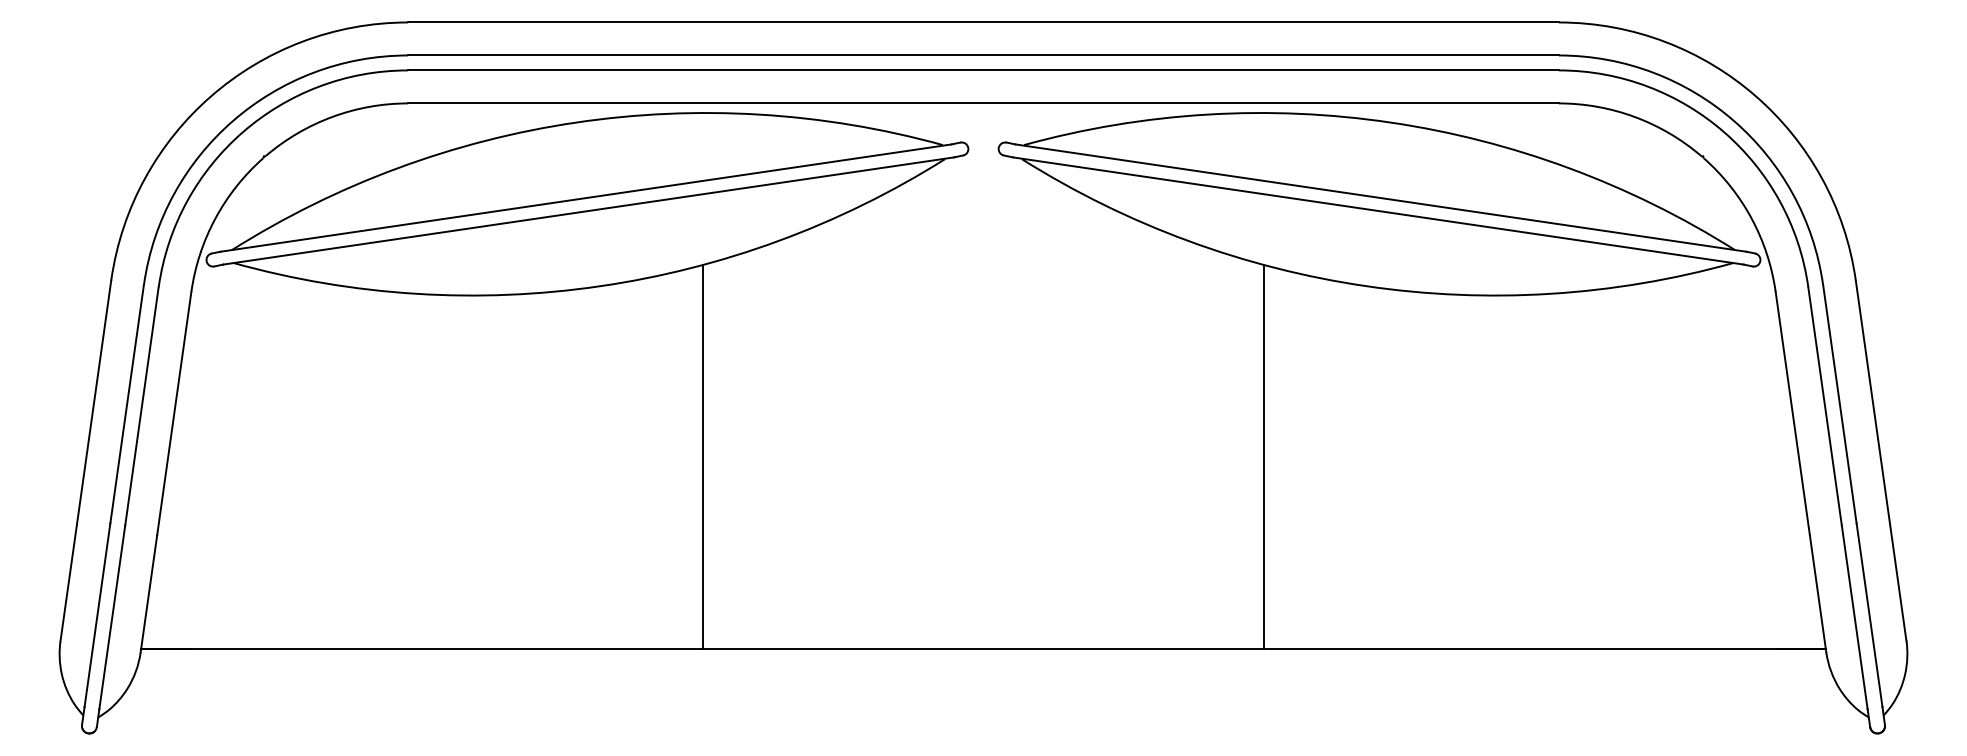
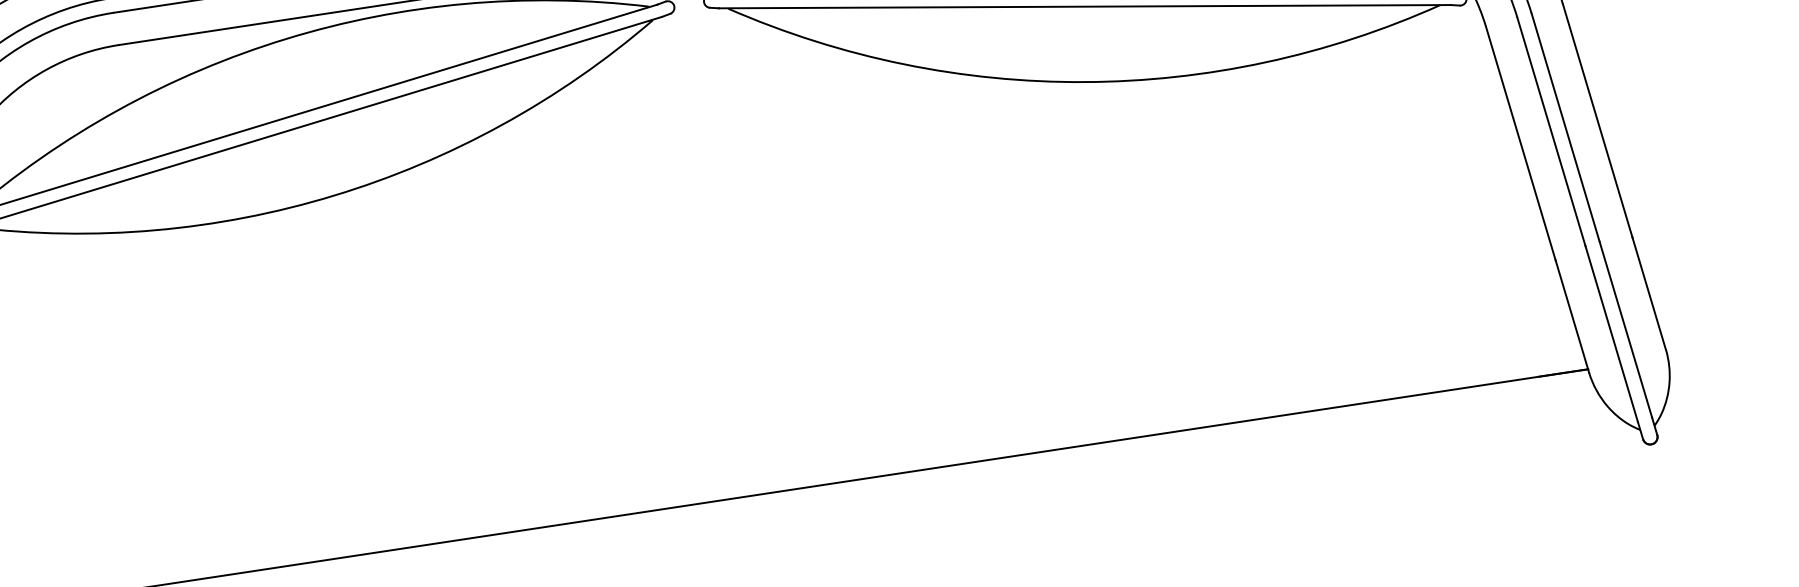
line: (702, 456) -> (459, 347), removed
line: (1264, 456) -> (1009, 263), removed

